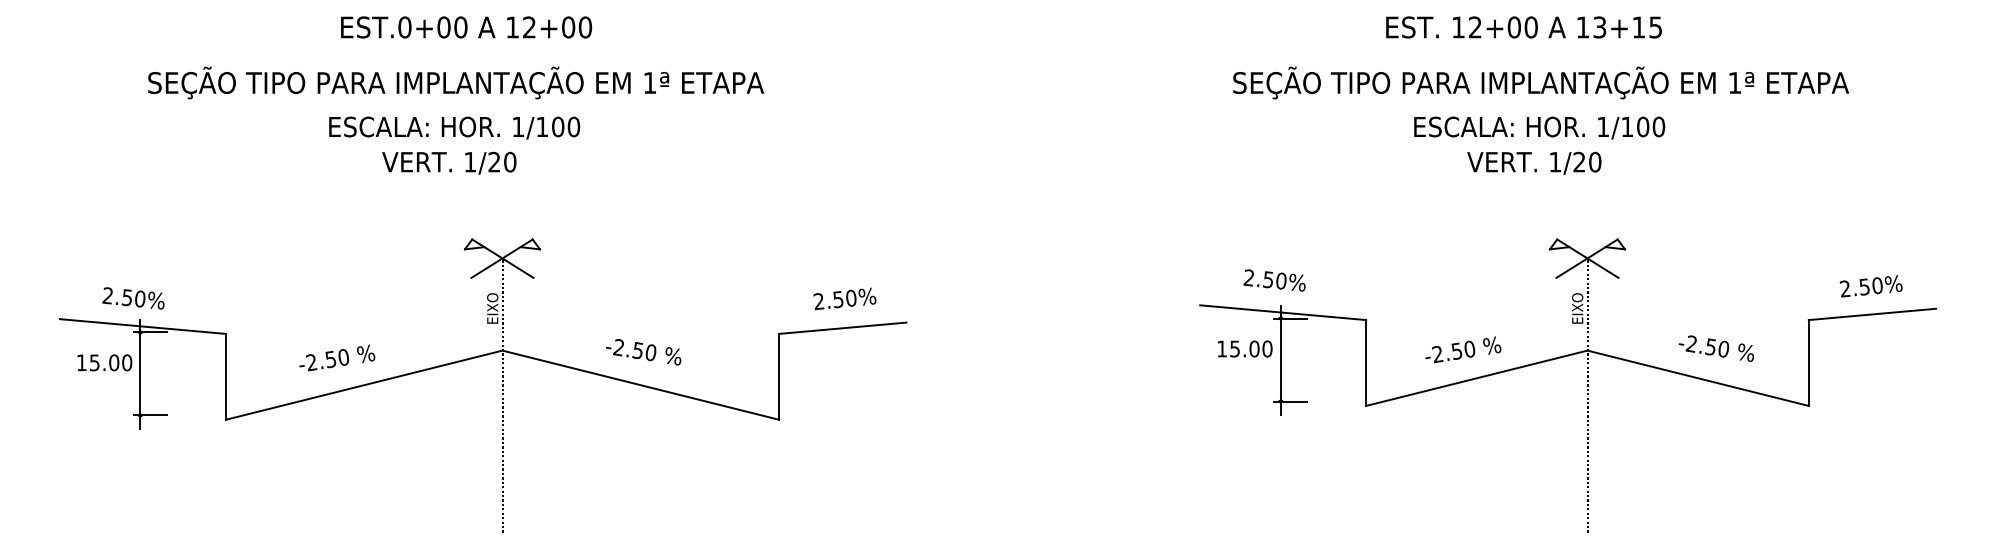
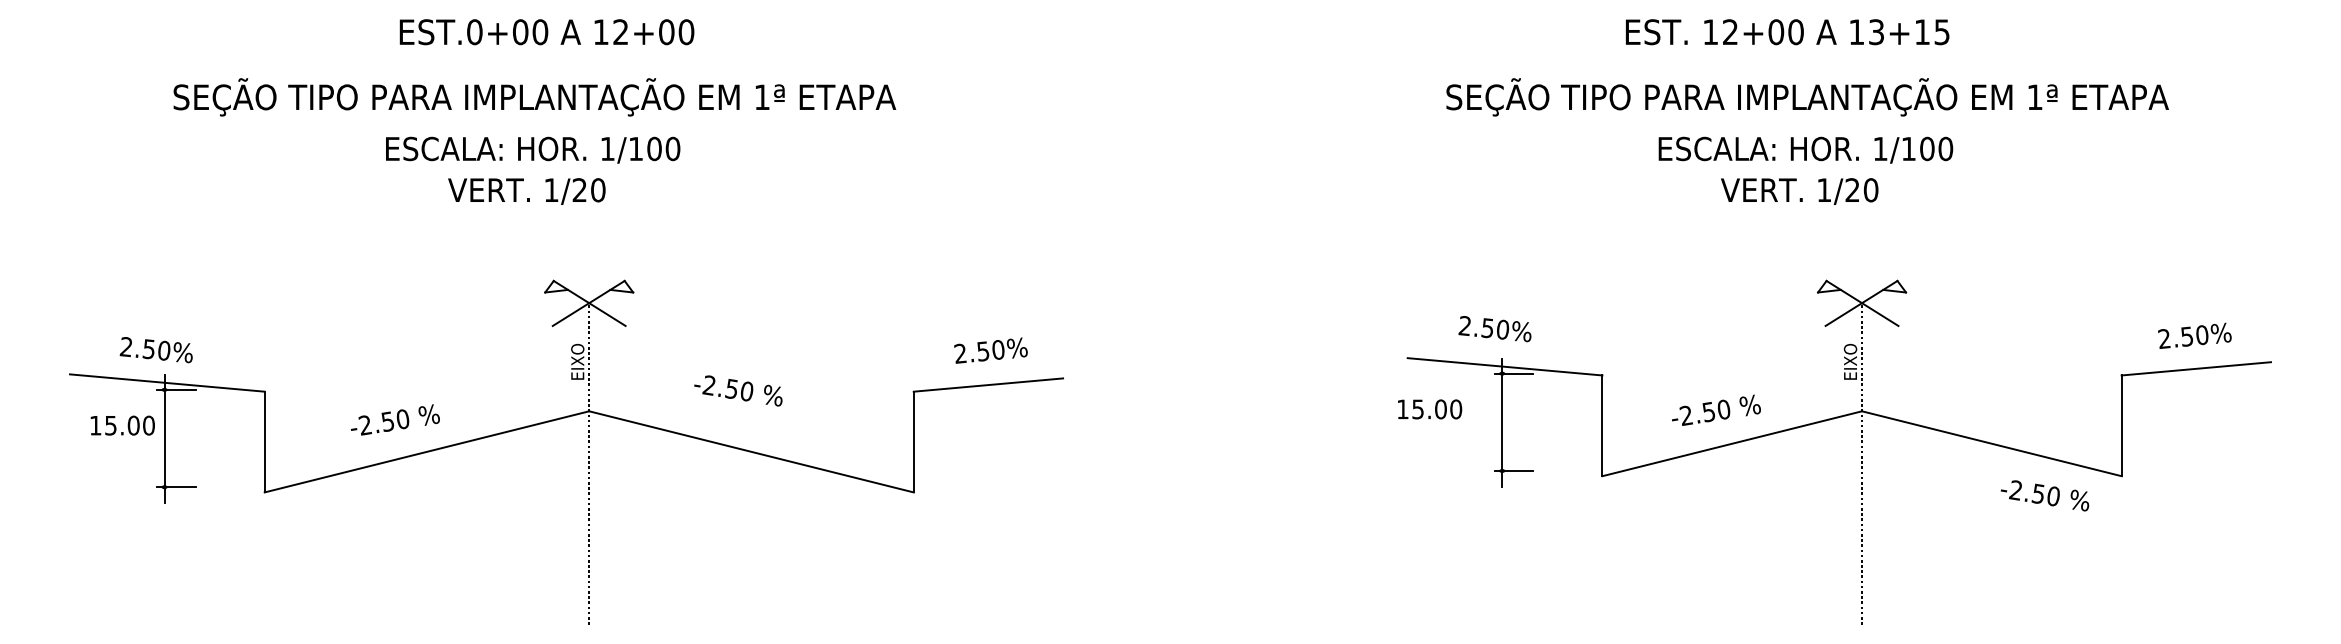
text: (1245, 348) -> (1430, 408), moved
text: (1716, 348) -> (2045, 495), moved
text: (643, 352) -> (738, 391), moved

